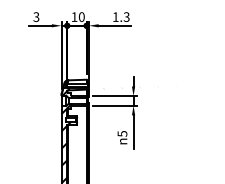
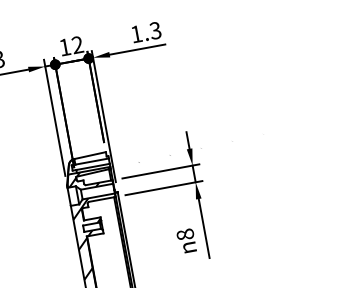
text: (81, 16) -> (76, 44), 10 -> 12
text: (122, 133) -> (185, 233), 5 -> 8

